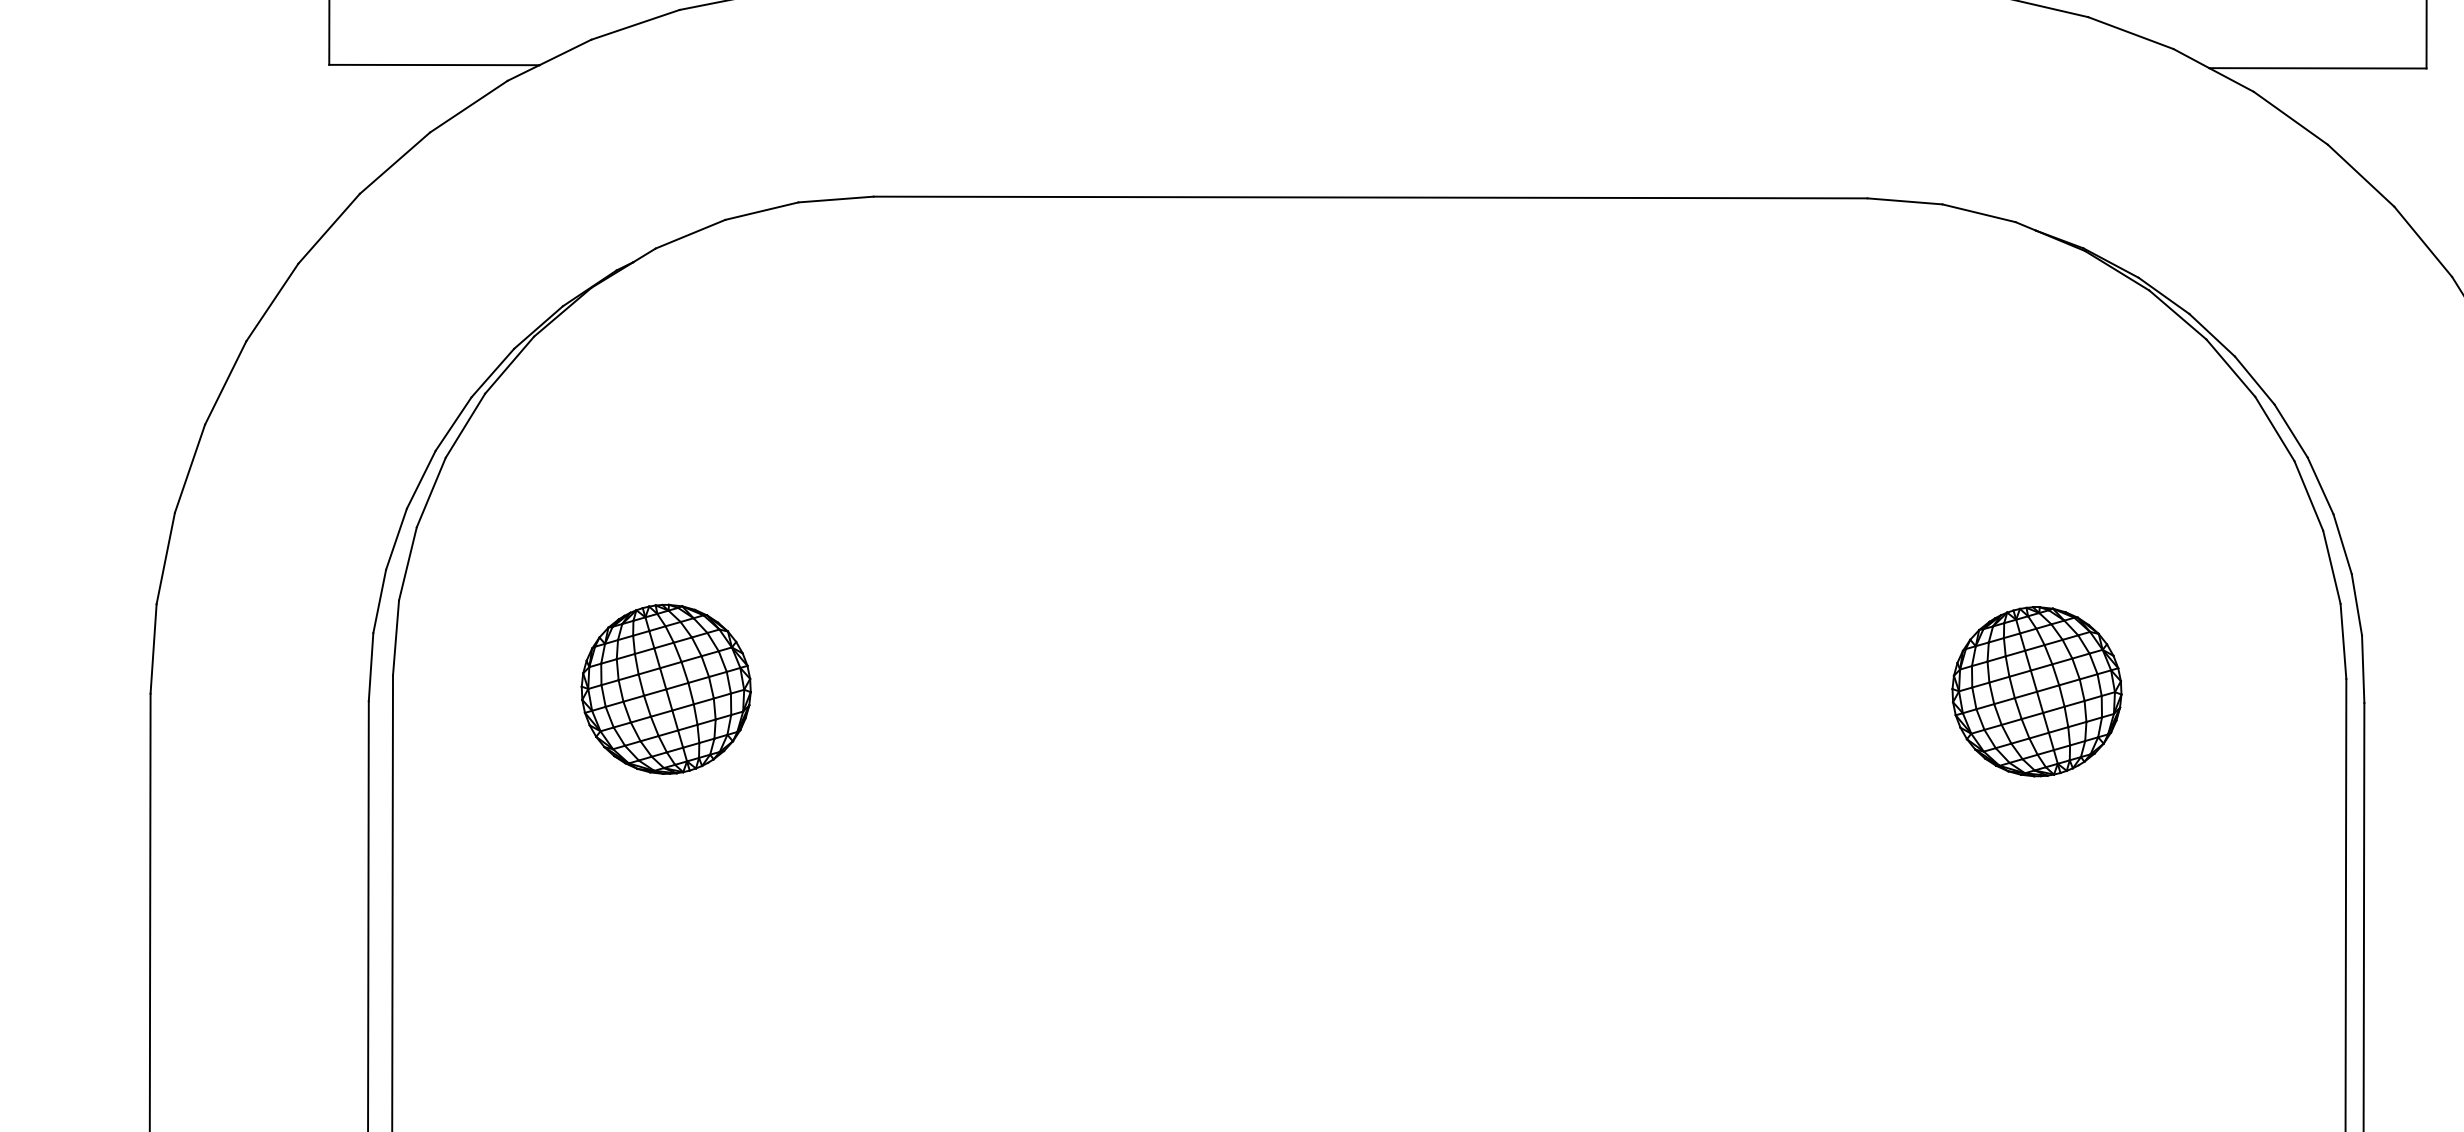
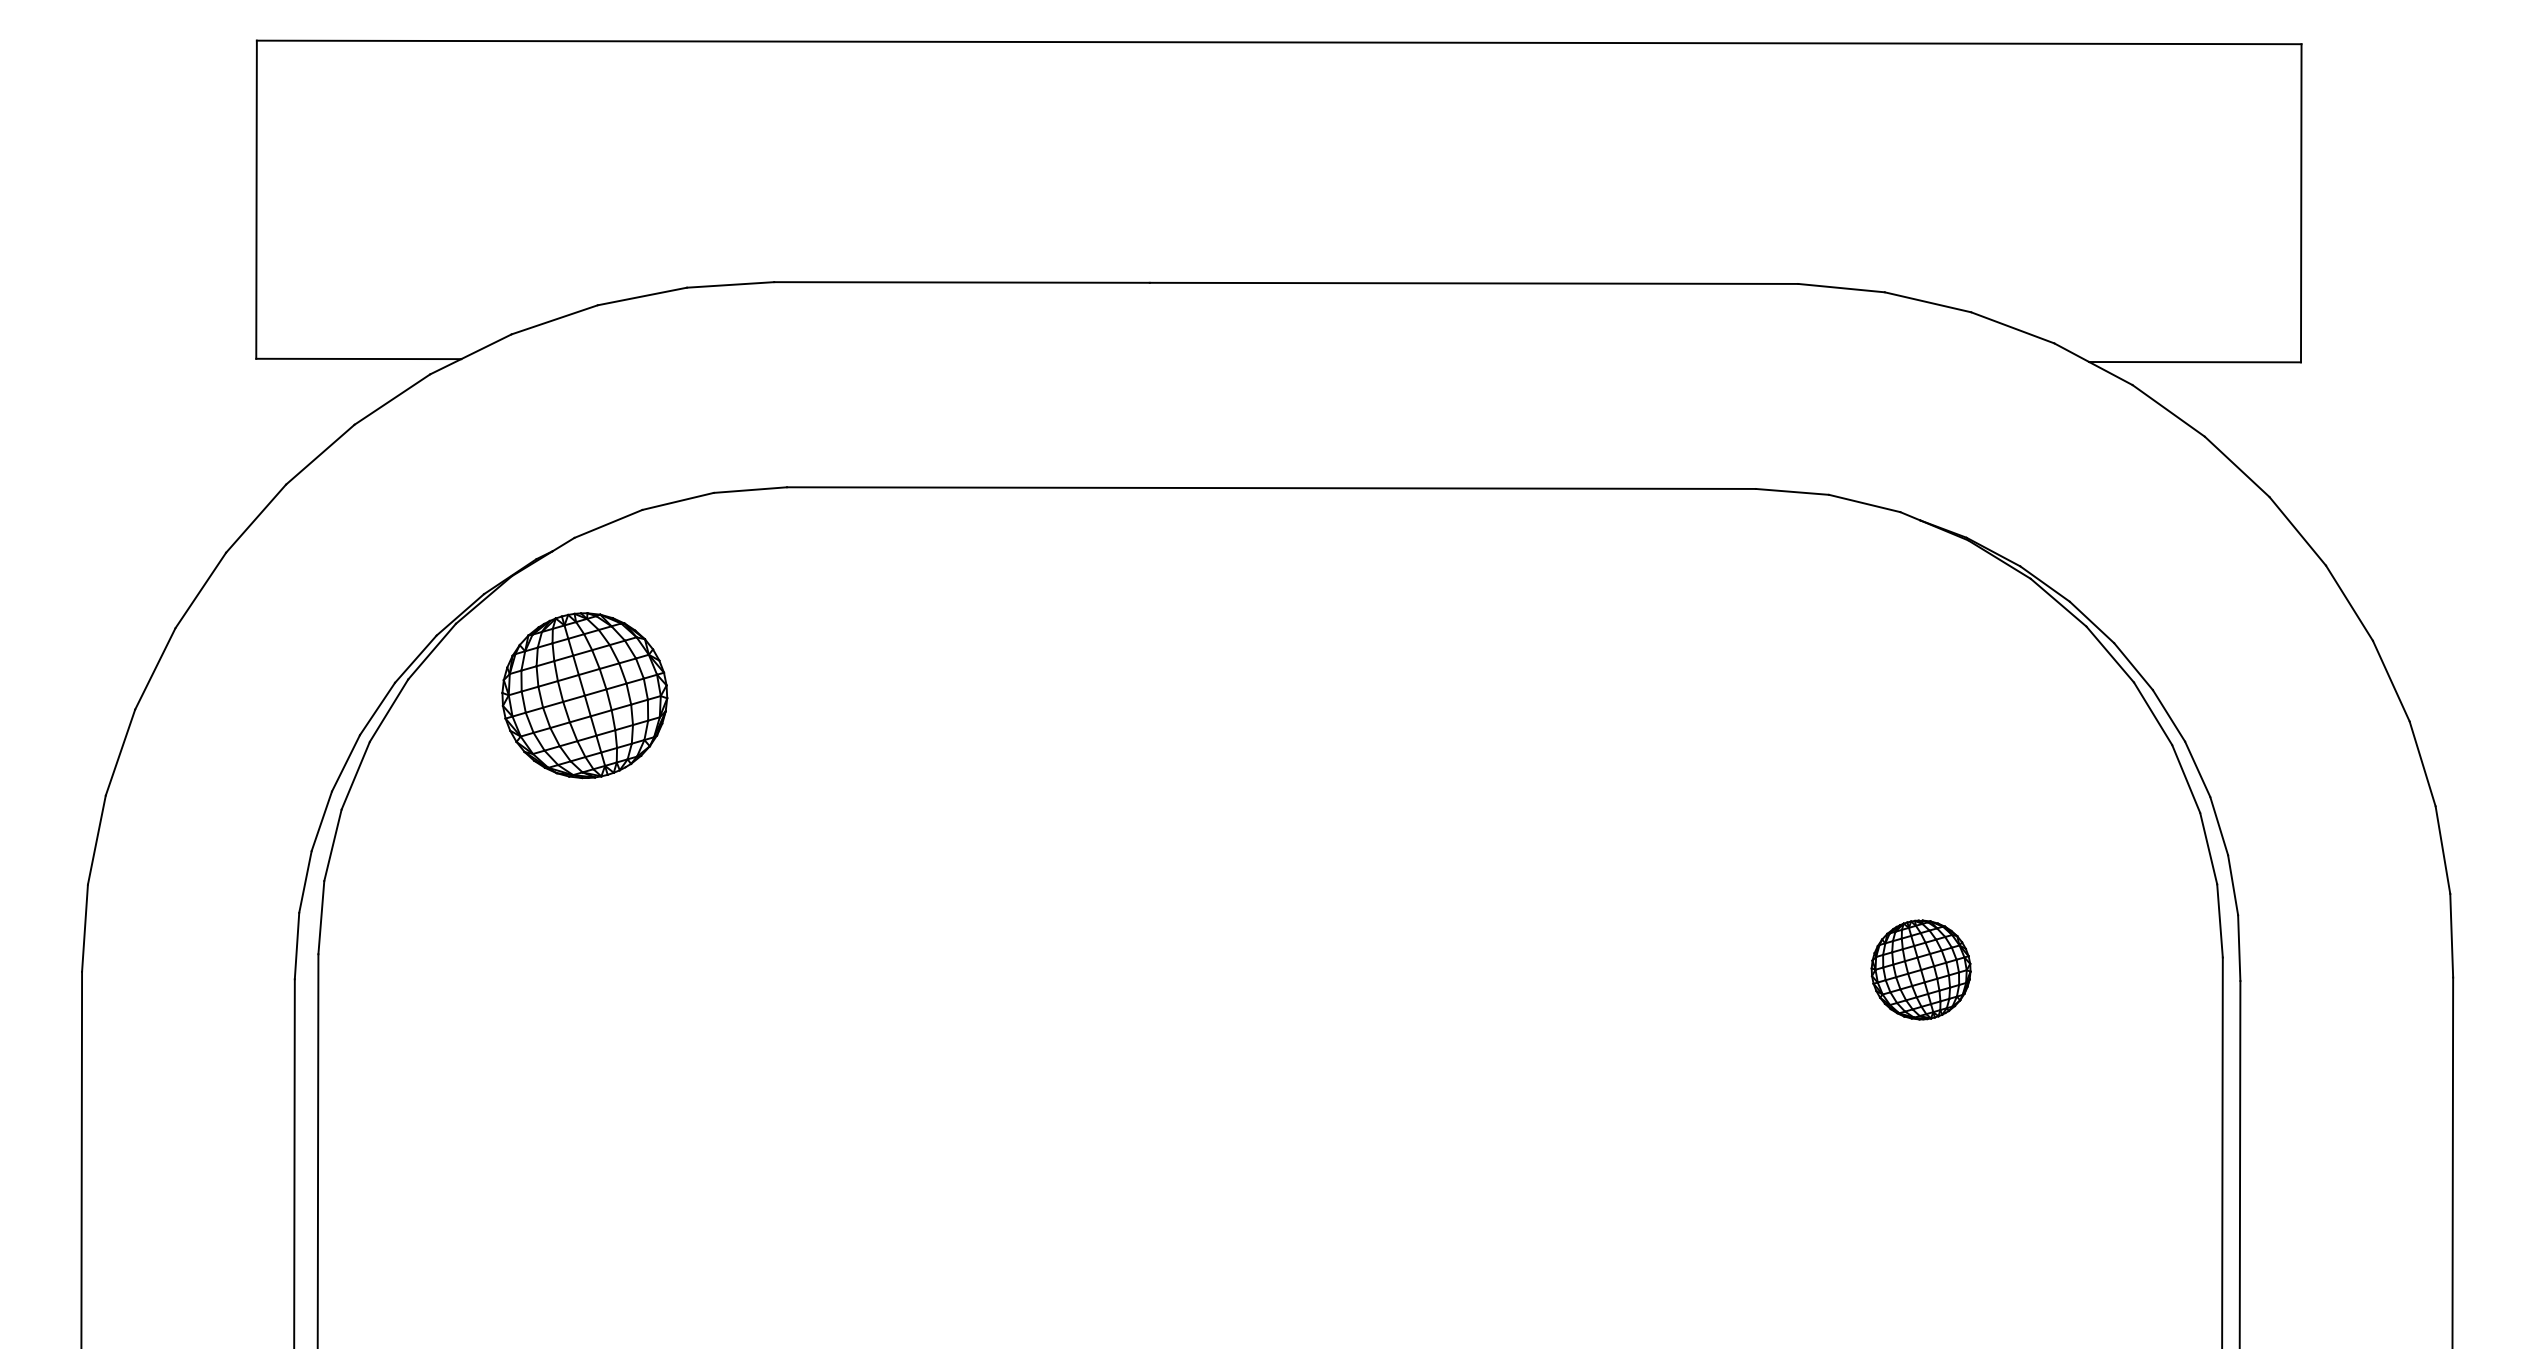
part: (665, 689) -> (584, 695), moved
part: (2036, 691) -> (1920, 969), size x0.6

